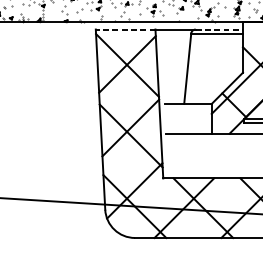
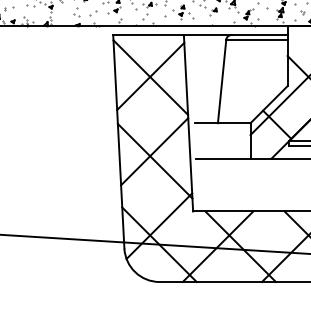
line: (125, 29) -> (148, 35), dashed -> solid
line: (220, 29) -> (260, 35), dashed -> solid

